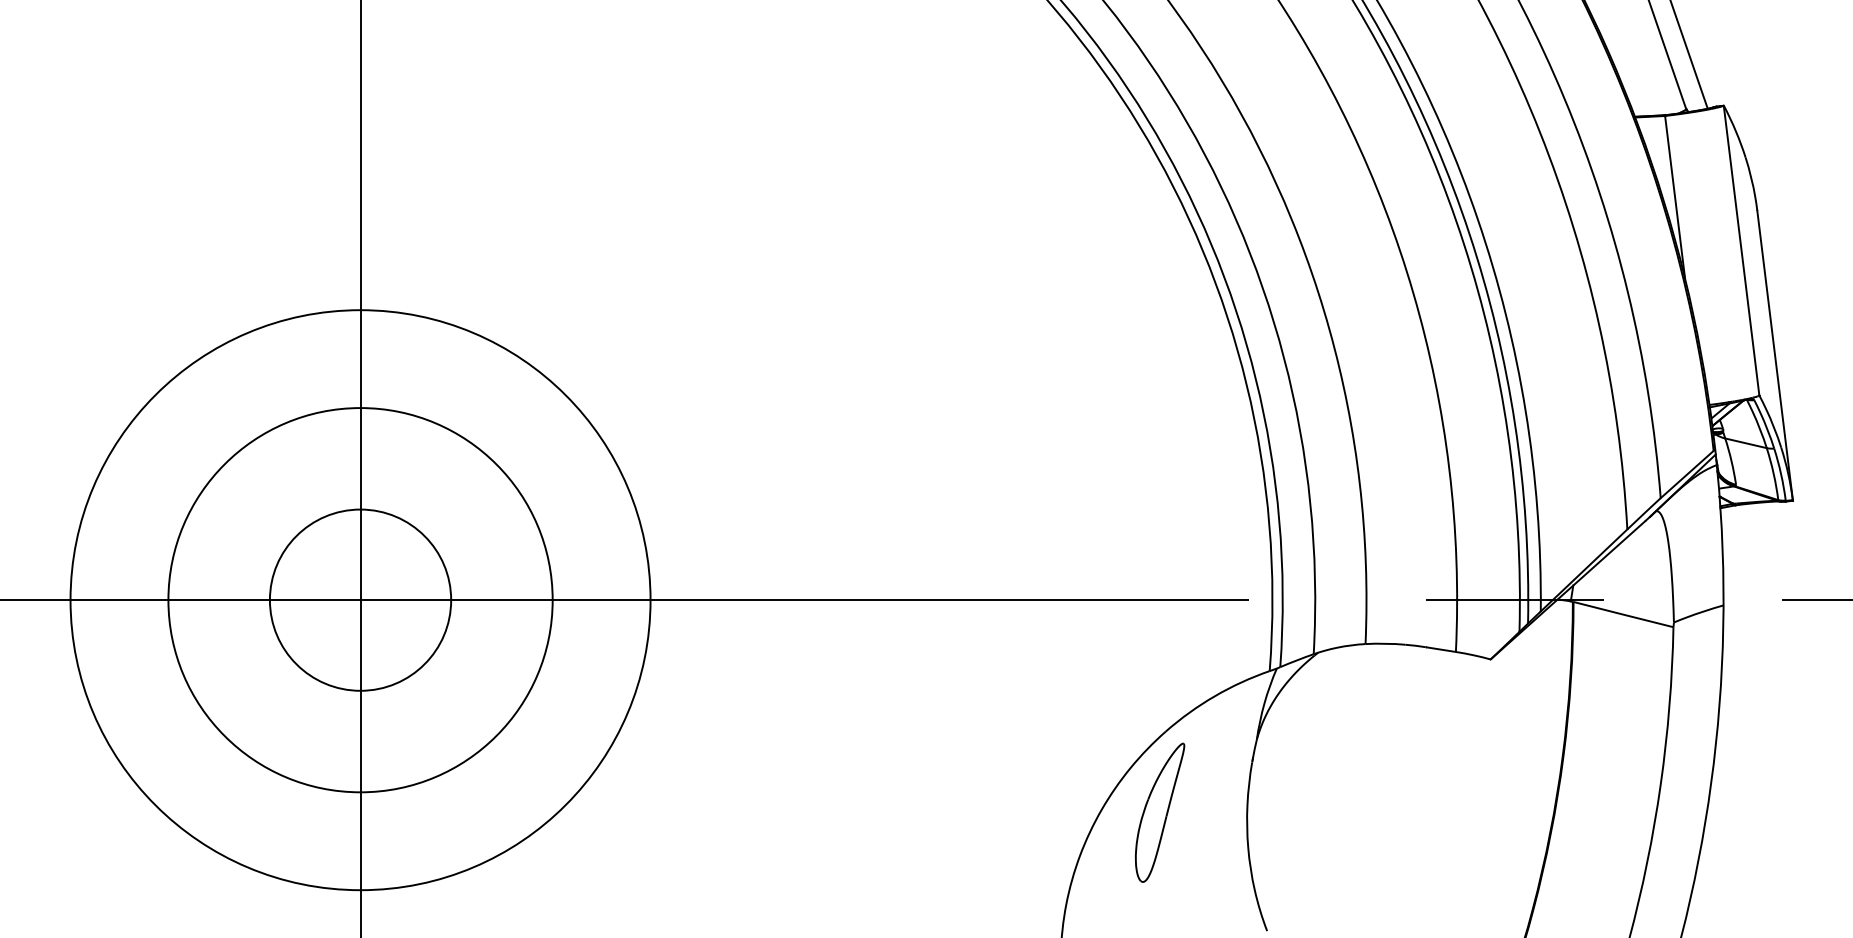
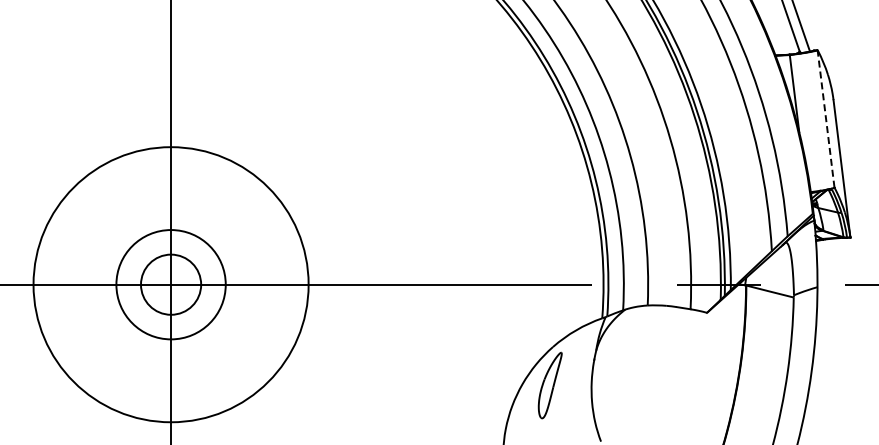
line: (1742, 249) -> (826, 118), solid -> dashed
circle: (359, 599) -> (170, 284), size x0.6
circle: (361, 599) -> (171, 284), size x0.7

